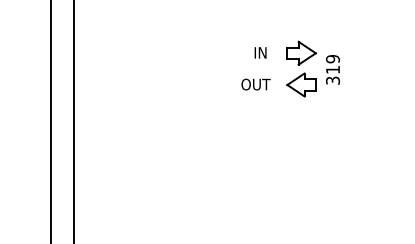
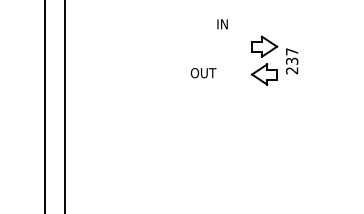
text: (260, 53) -> (222, 24), moved
text: (333, 70) -> (292, 61), 319 -> 237
text: (255, 84) -> (203, 73), moved

